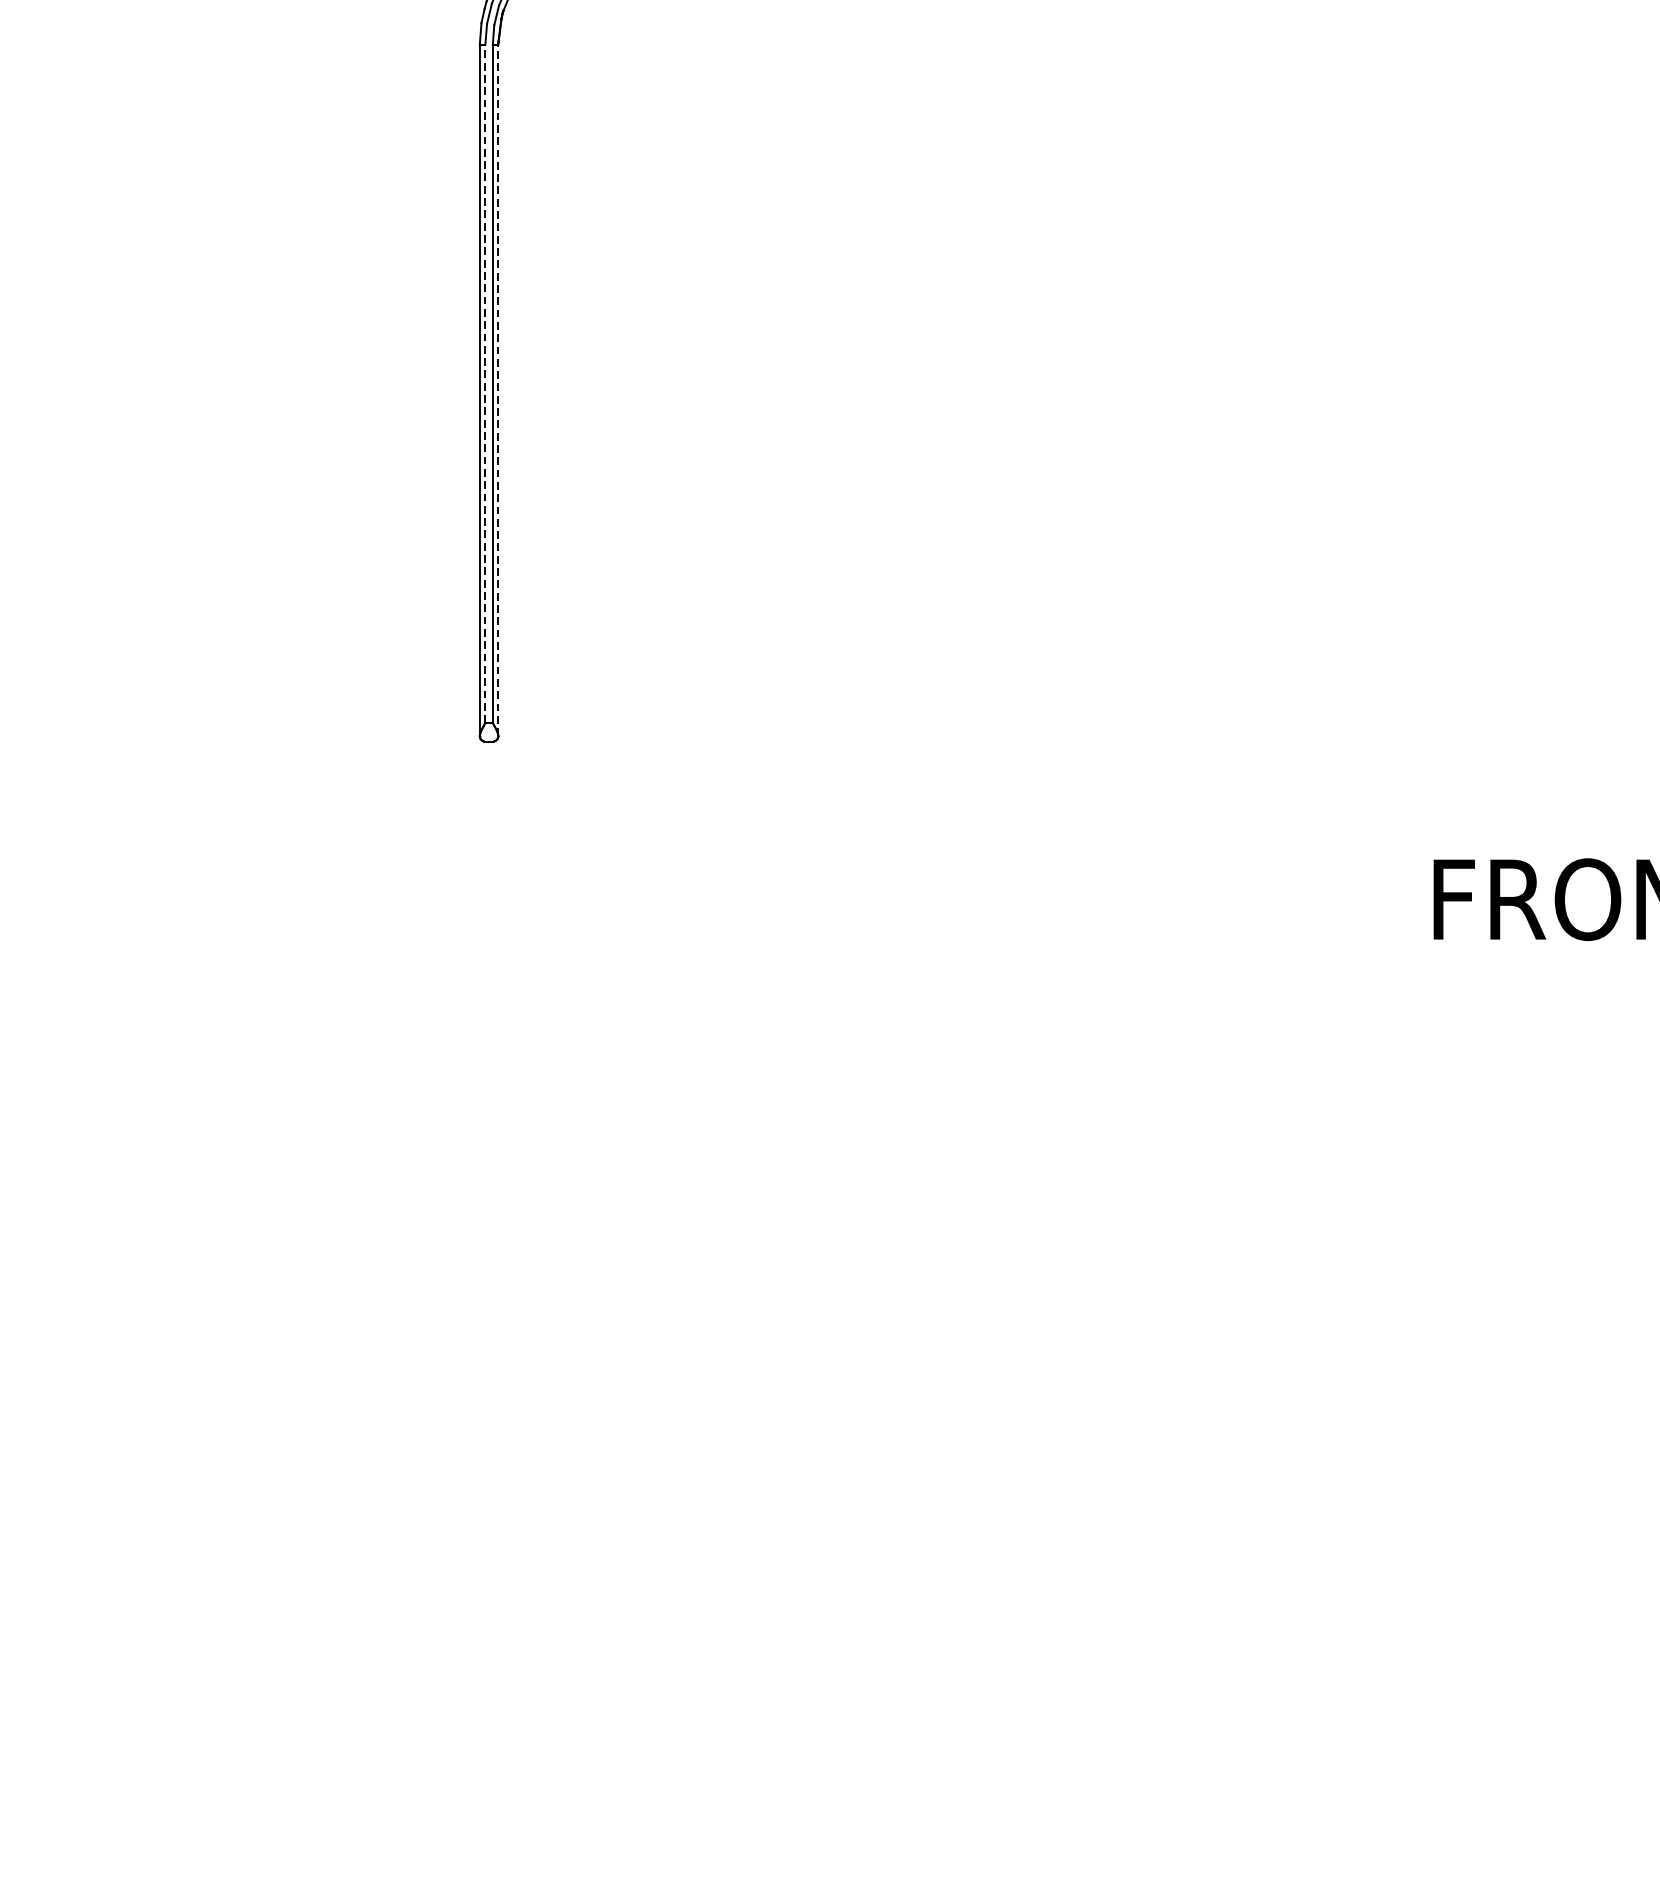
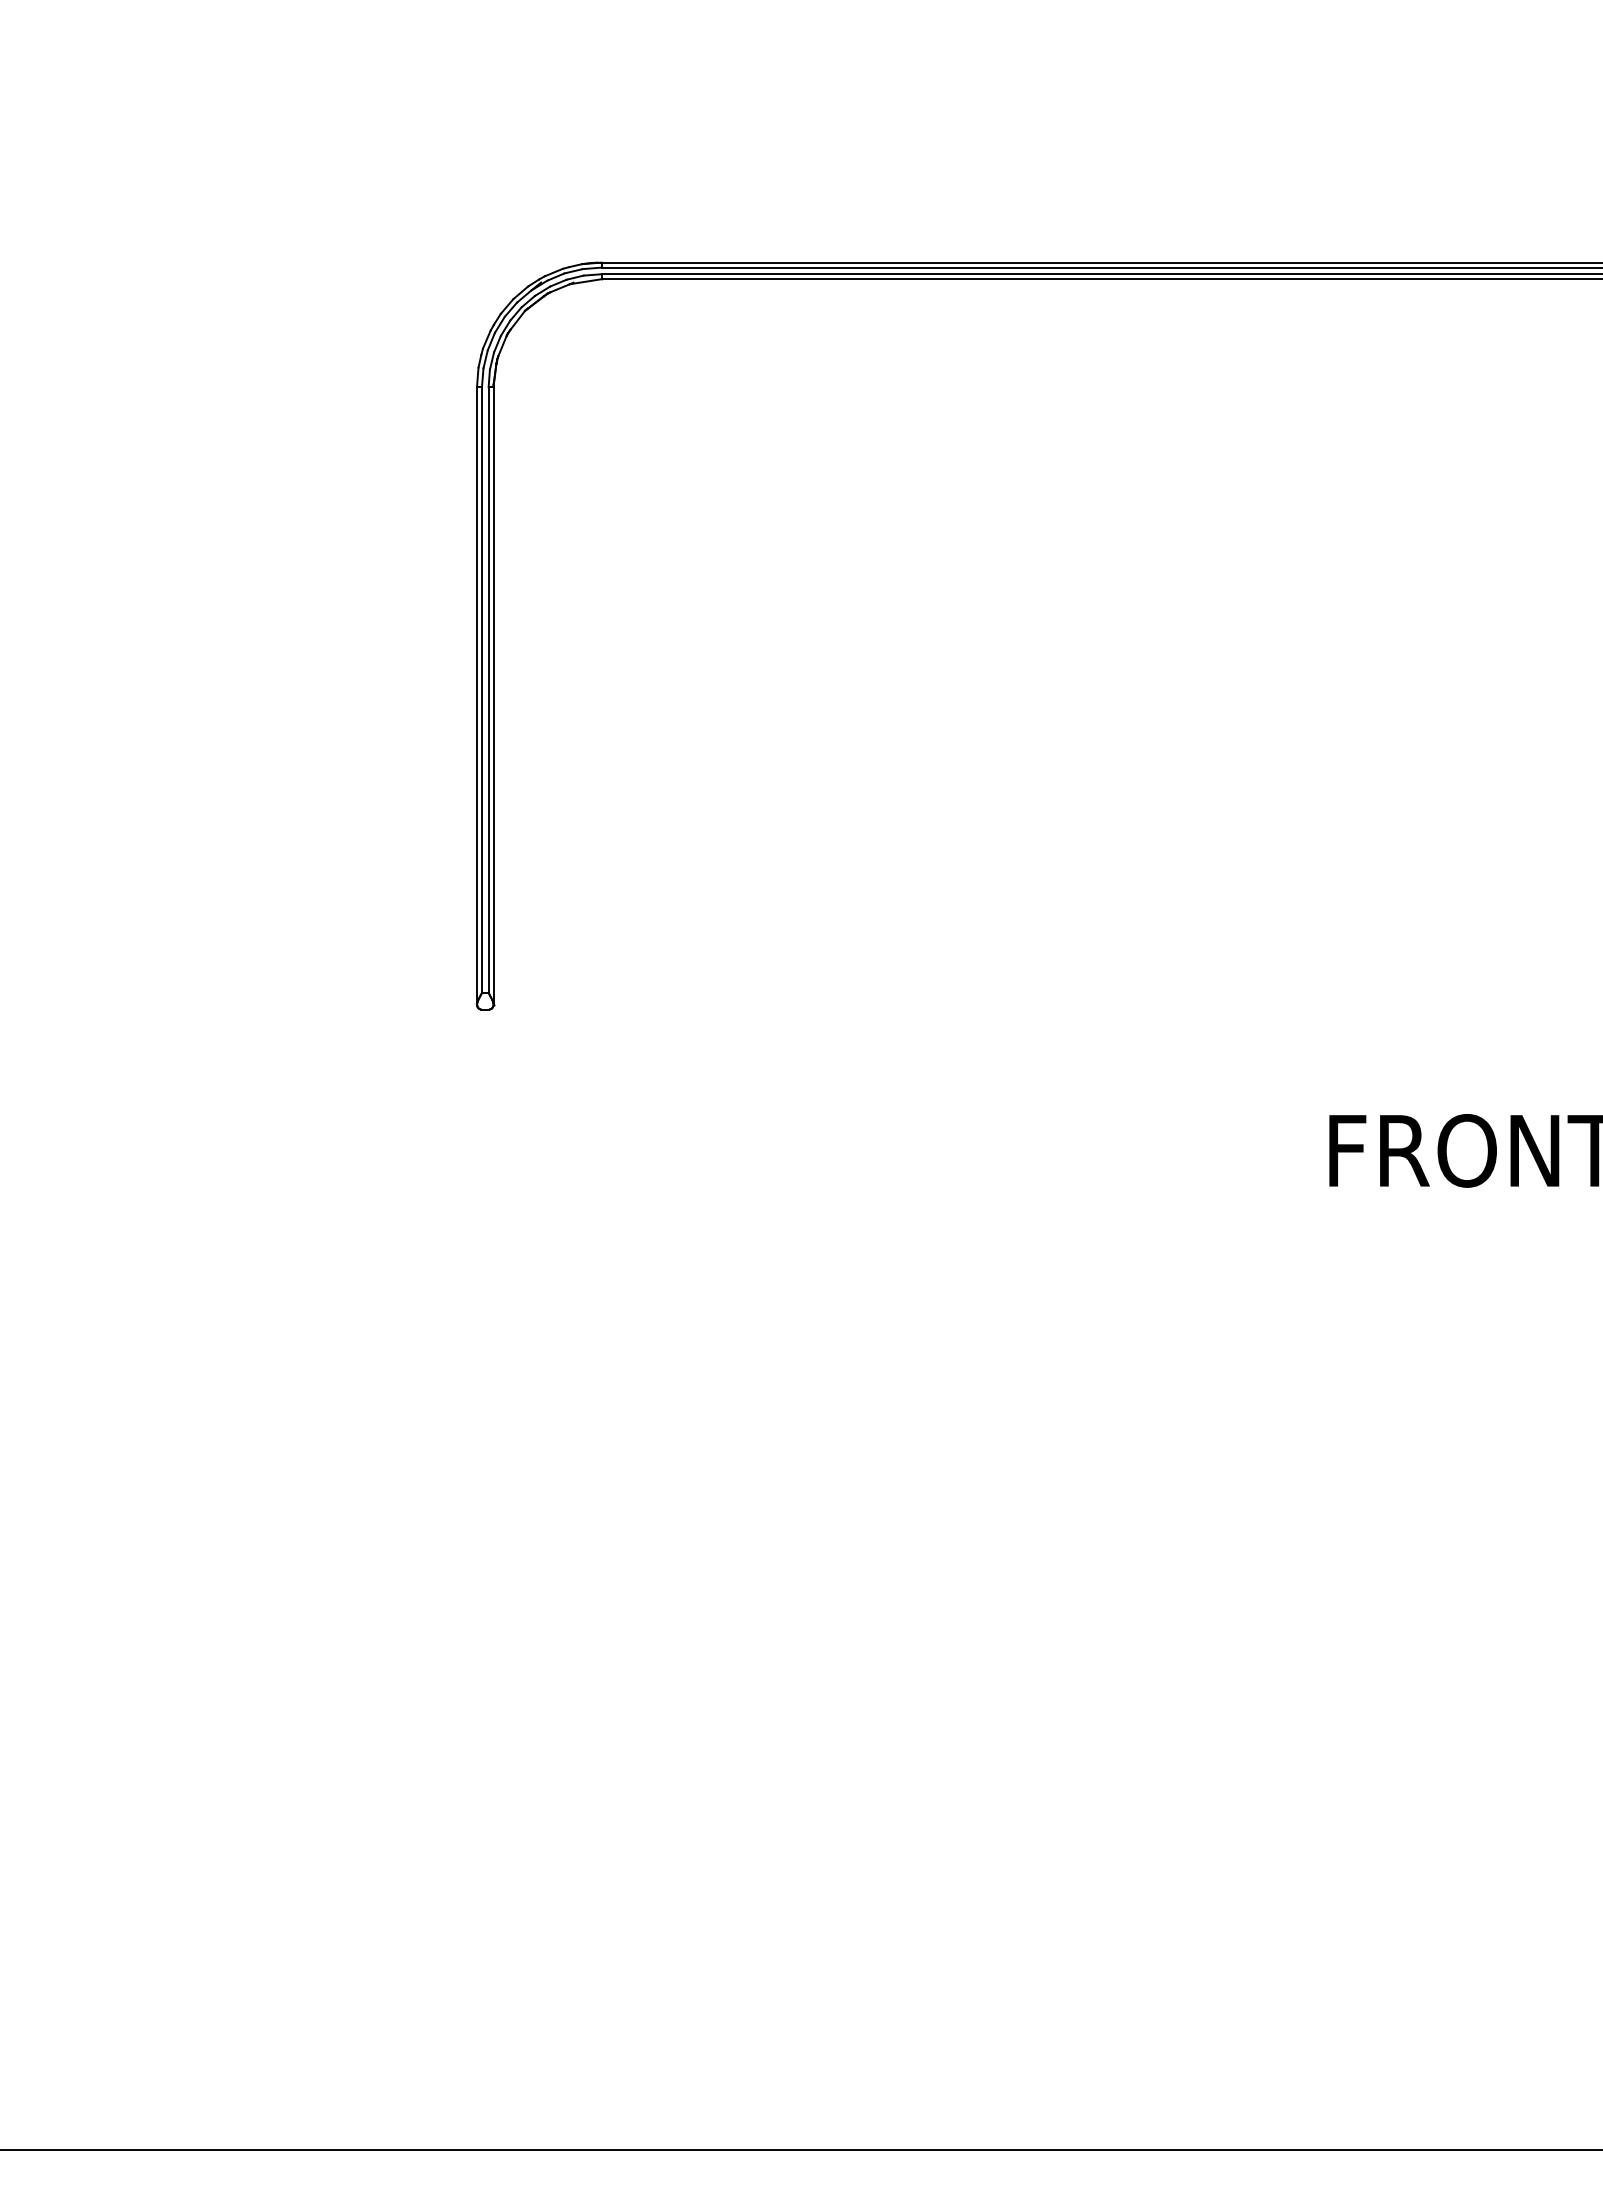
line: (485, 384) -> (482, 690), dashed -> solid
line: (498, 390) -> (493, 695), dashed -> solid

